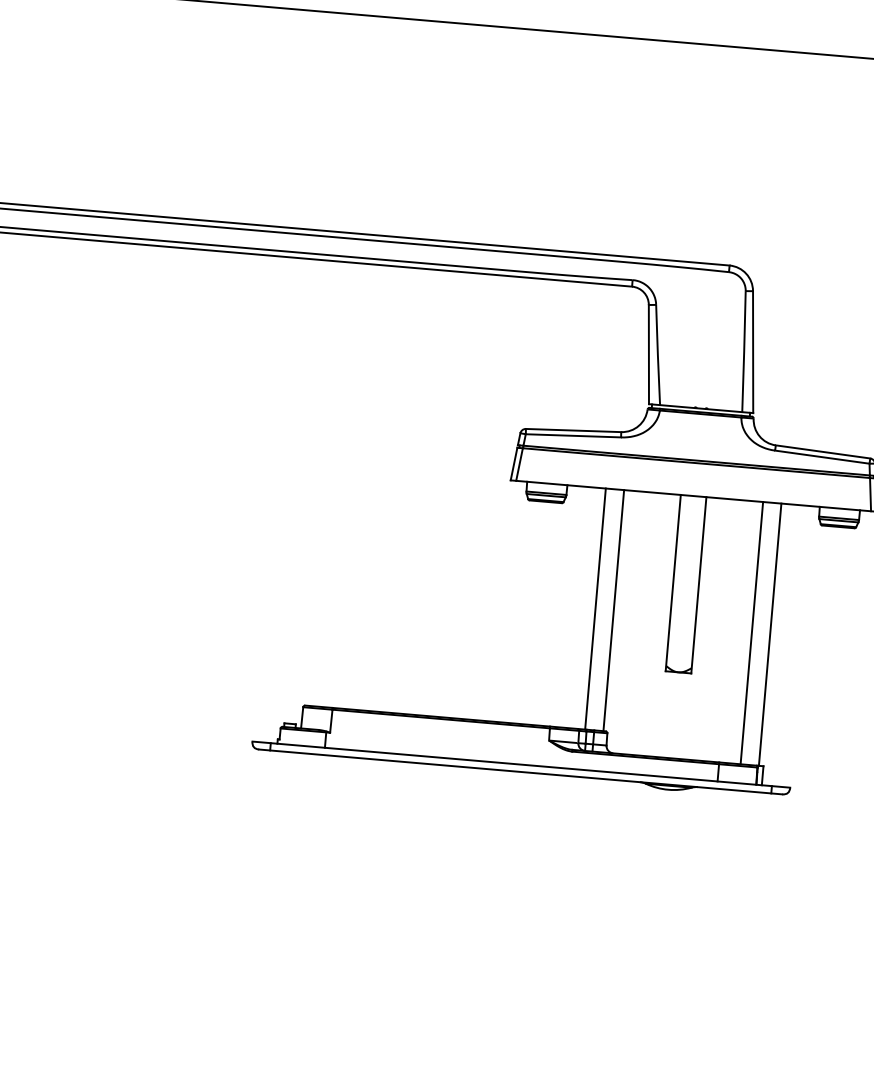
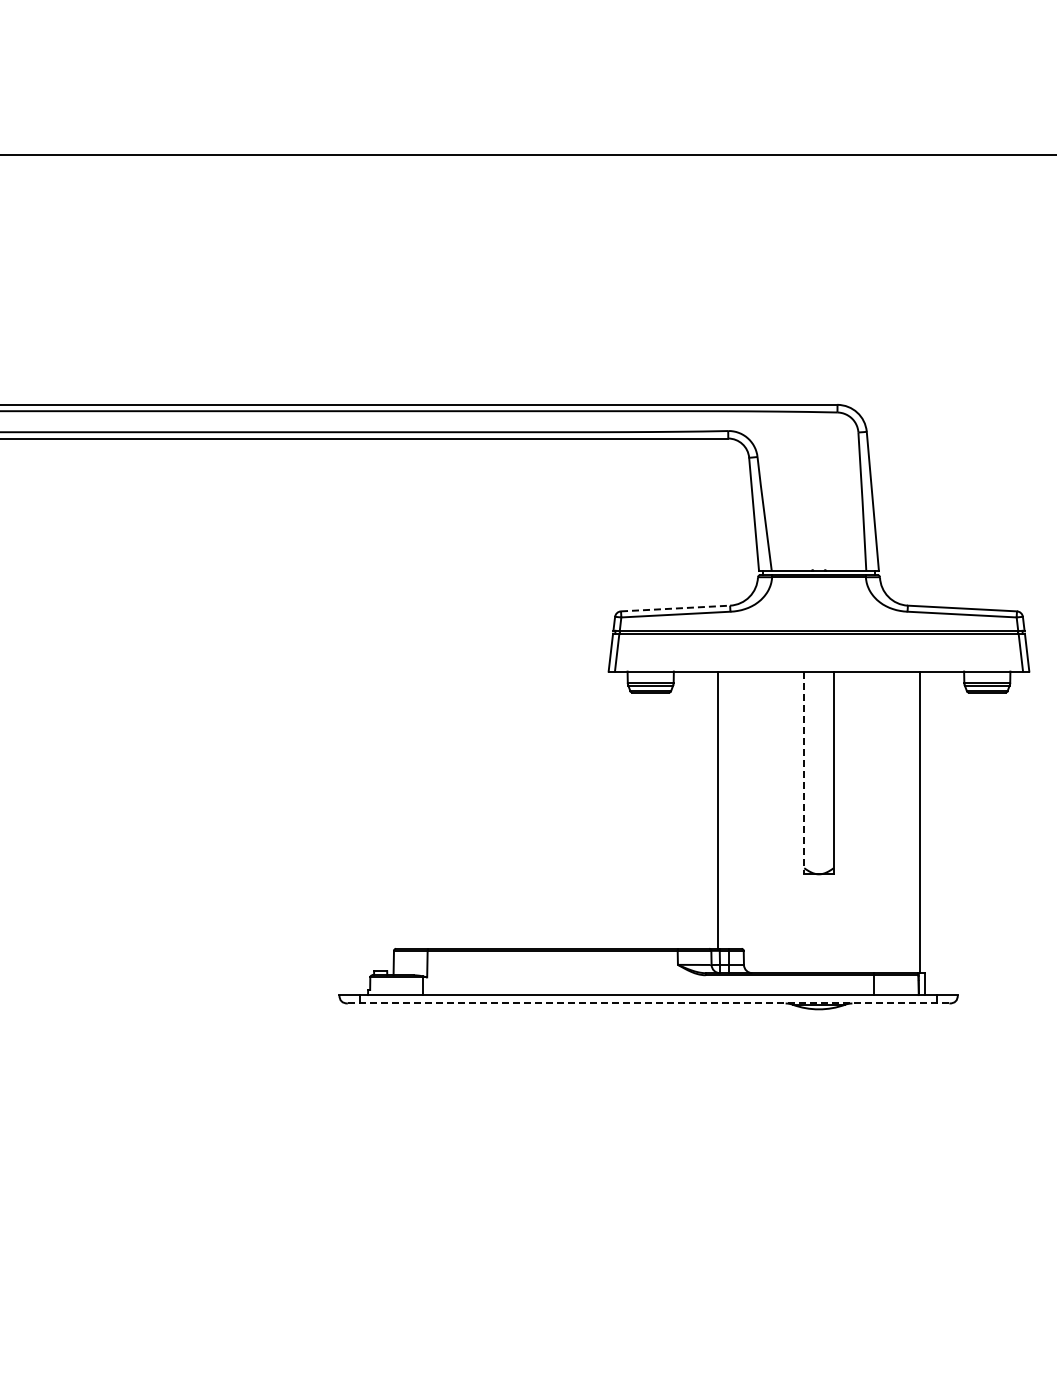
line: (573, 430) -> (675, 608), solid -> dashed
line: (673, 583) -> (804, 773), solid -> dashed
line: (614, 610) -> (739, 809), removed
line: (751, 633) -> (898, 822), removed
line: (520, 771) -> (648, 1003), solid -> dashed

